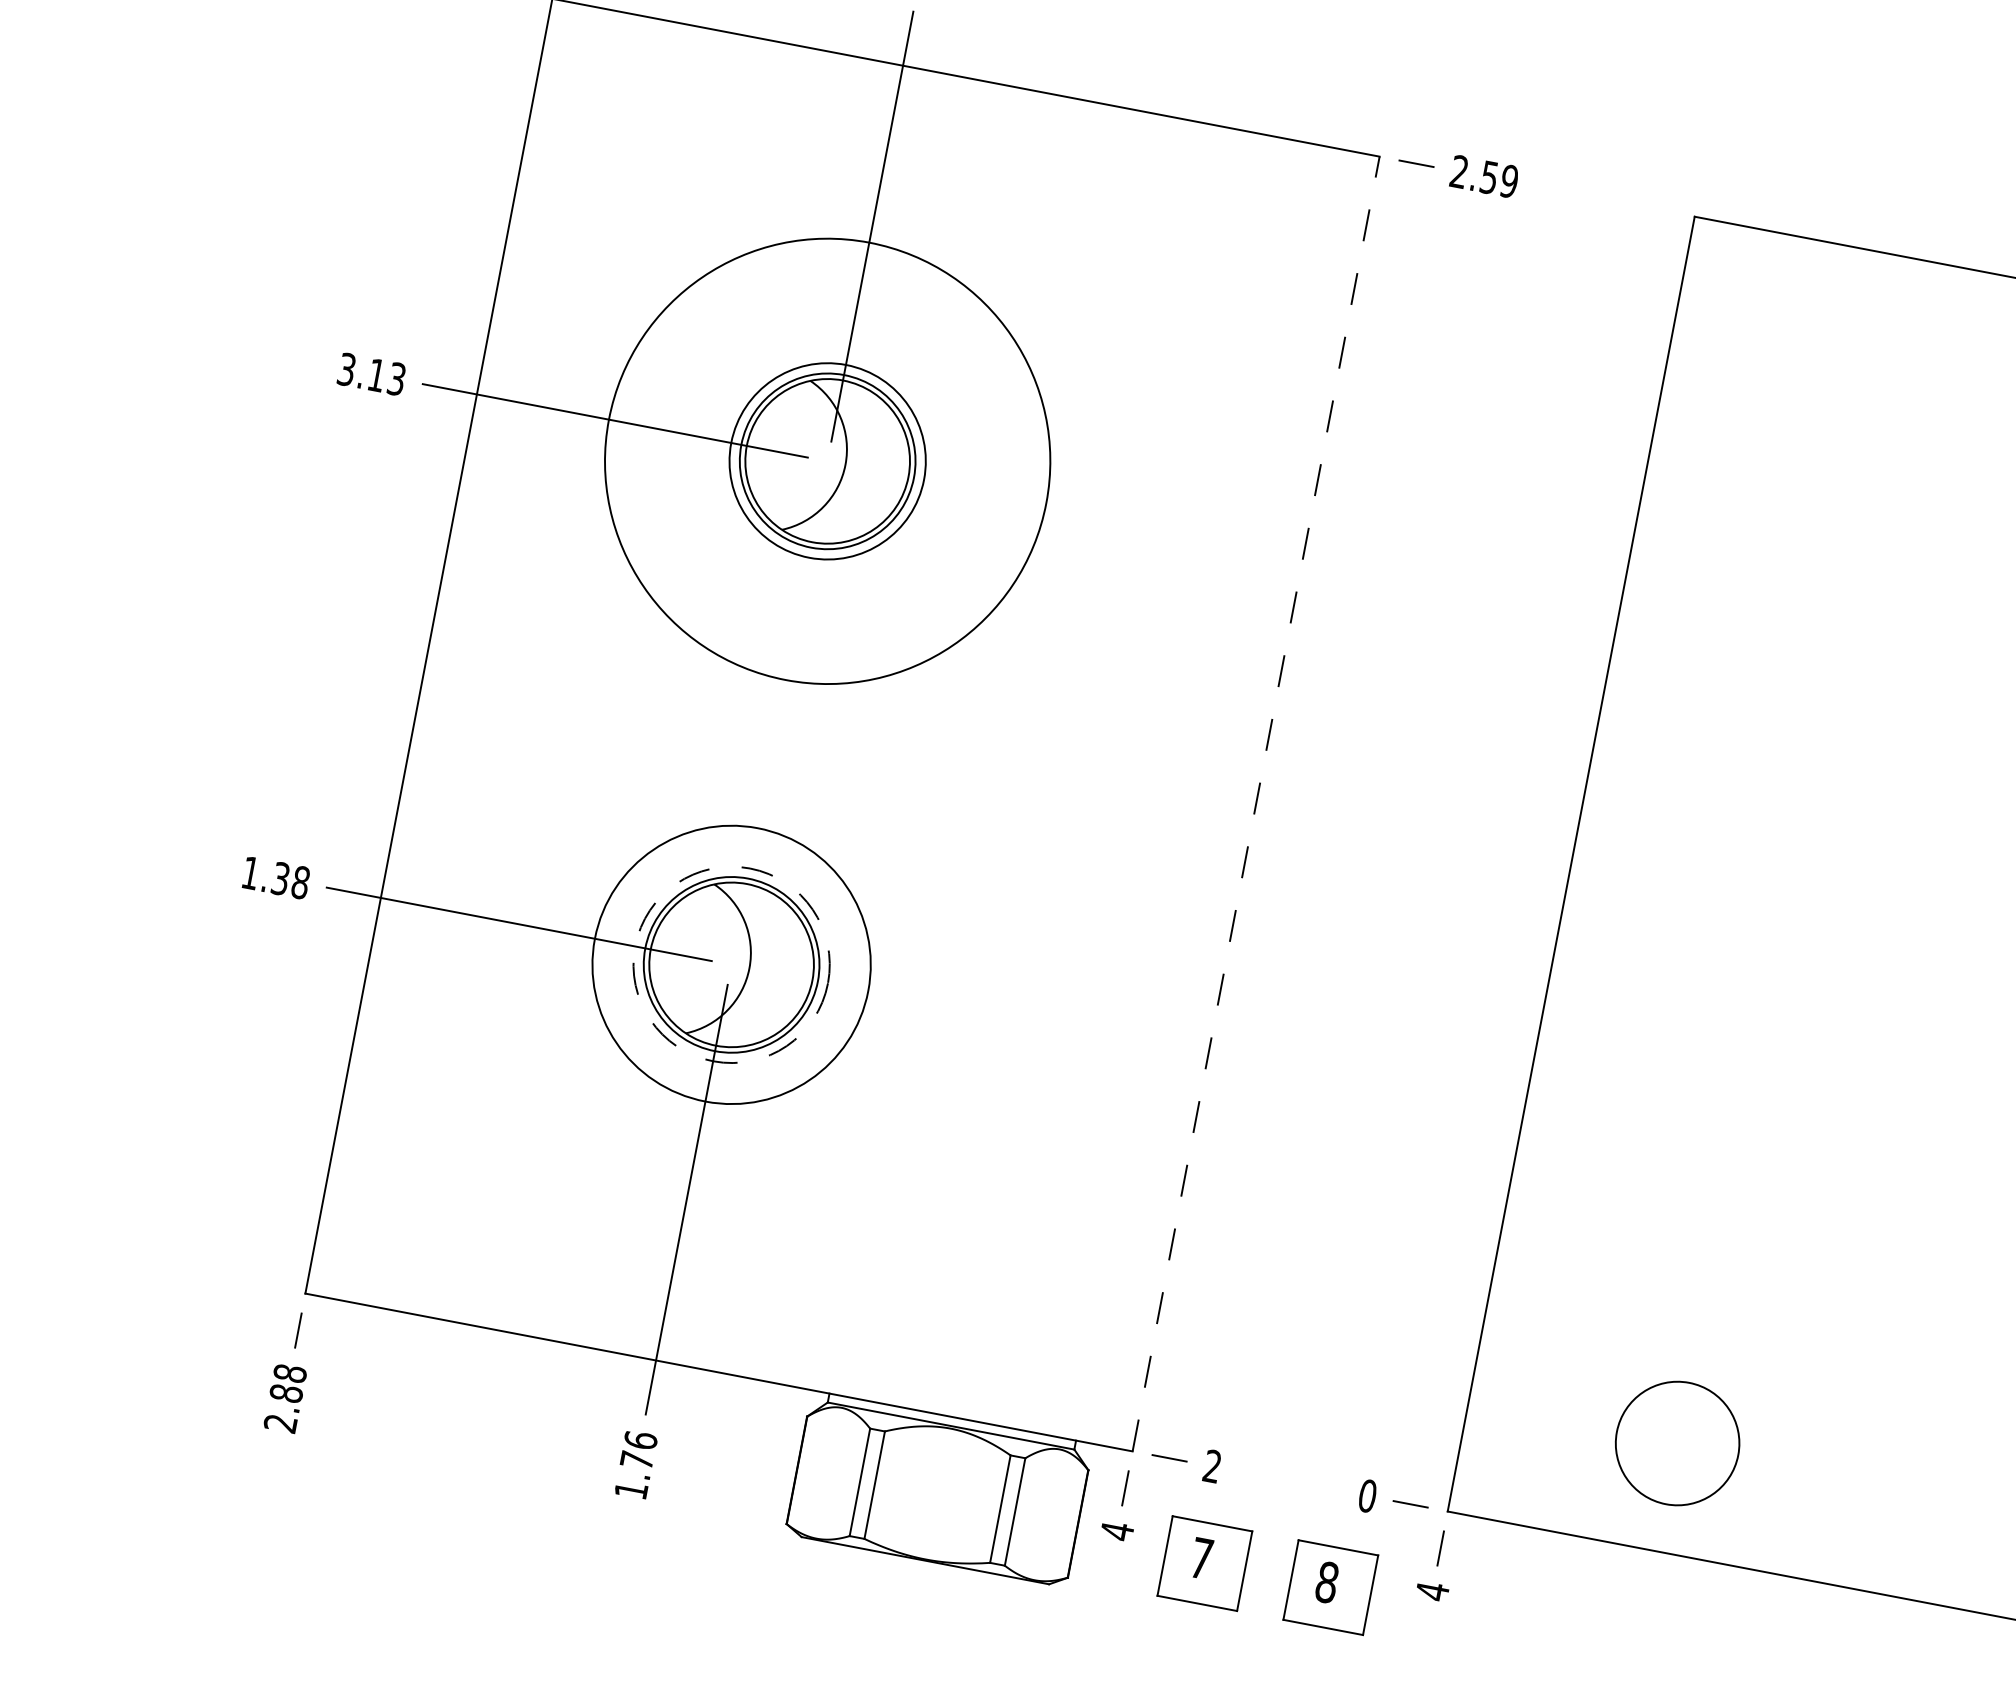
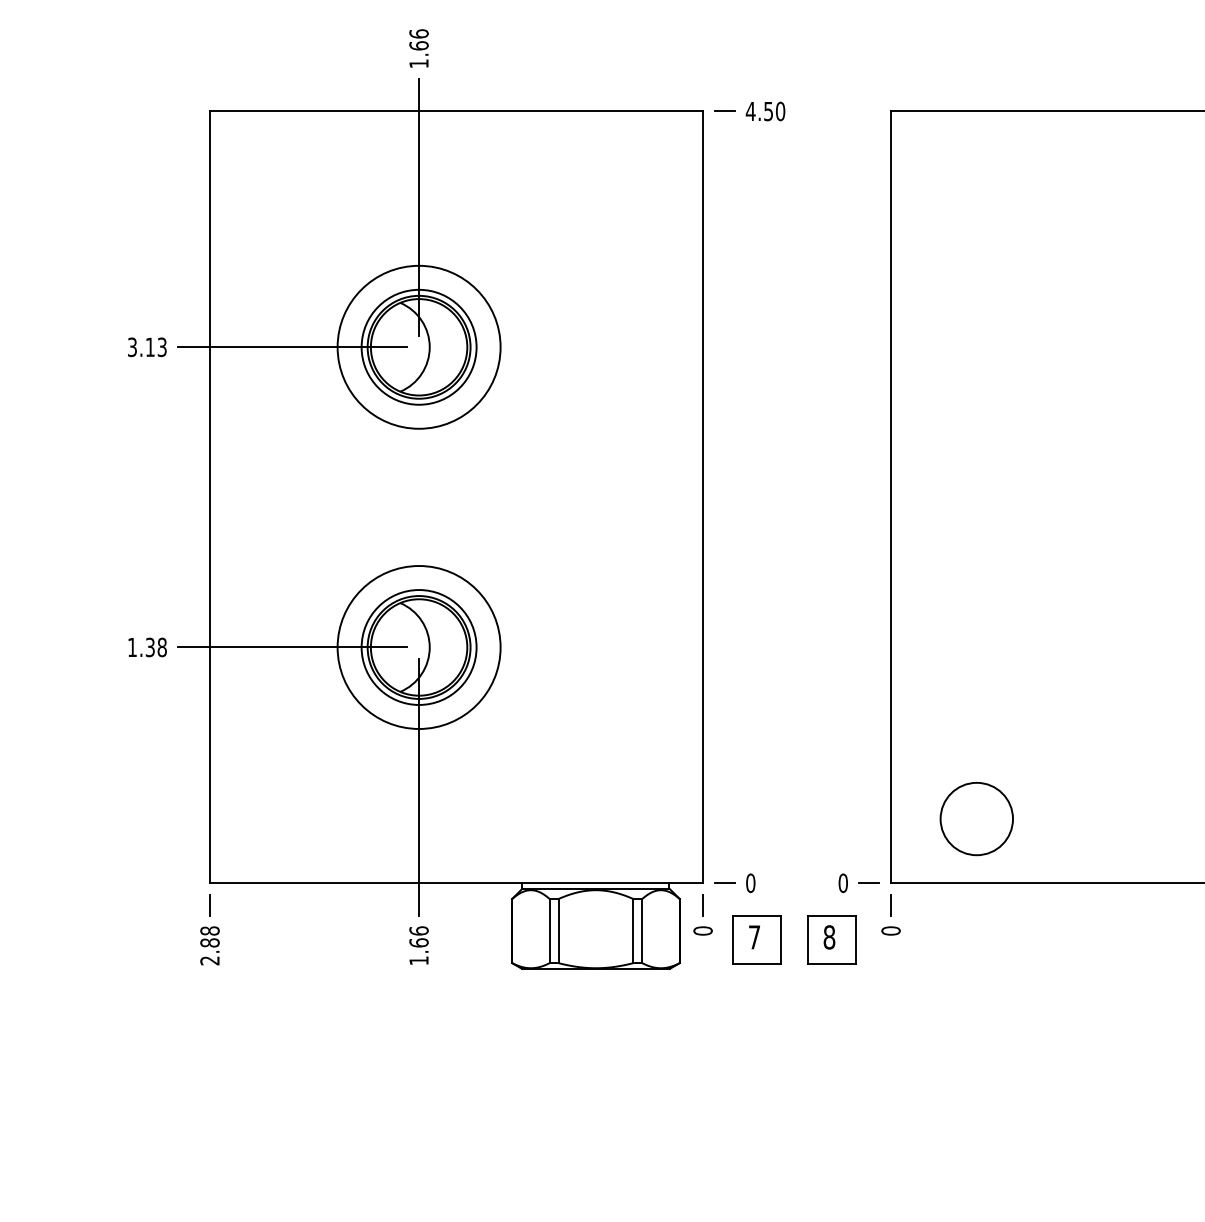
text: (1484, 176) -> (765, 111), 2.59 -> 4.50
circle: (826, 459) -> (418, 346), size x0.62
line: (1256, 804) -> (703, 497), dashed -> solid
circle: (730, 964) -> (418, 647), dashed -> solid
circle: (1676, 1444) -> (976, 819), moved
text: (636, 1459) -> (418, 942), 1.76 -> 1.66
text: (1212, 1465) -> (750, 882), 2 -> 0
text: (1116, 1530) -> (702, 930), 4 -> 0
text: (1431, 1590) -> (890, 930), 4 -> 0

